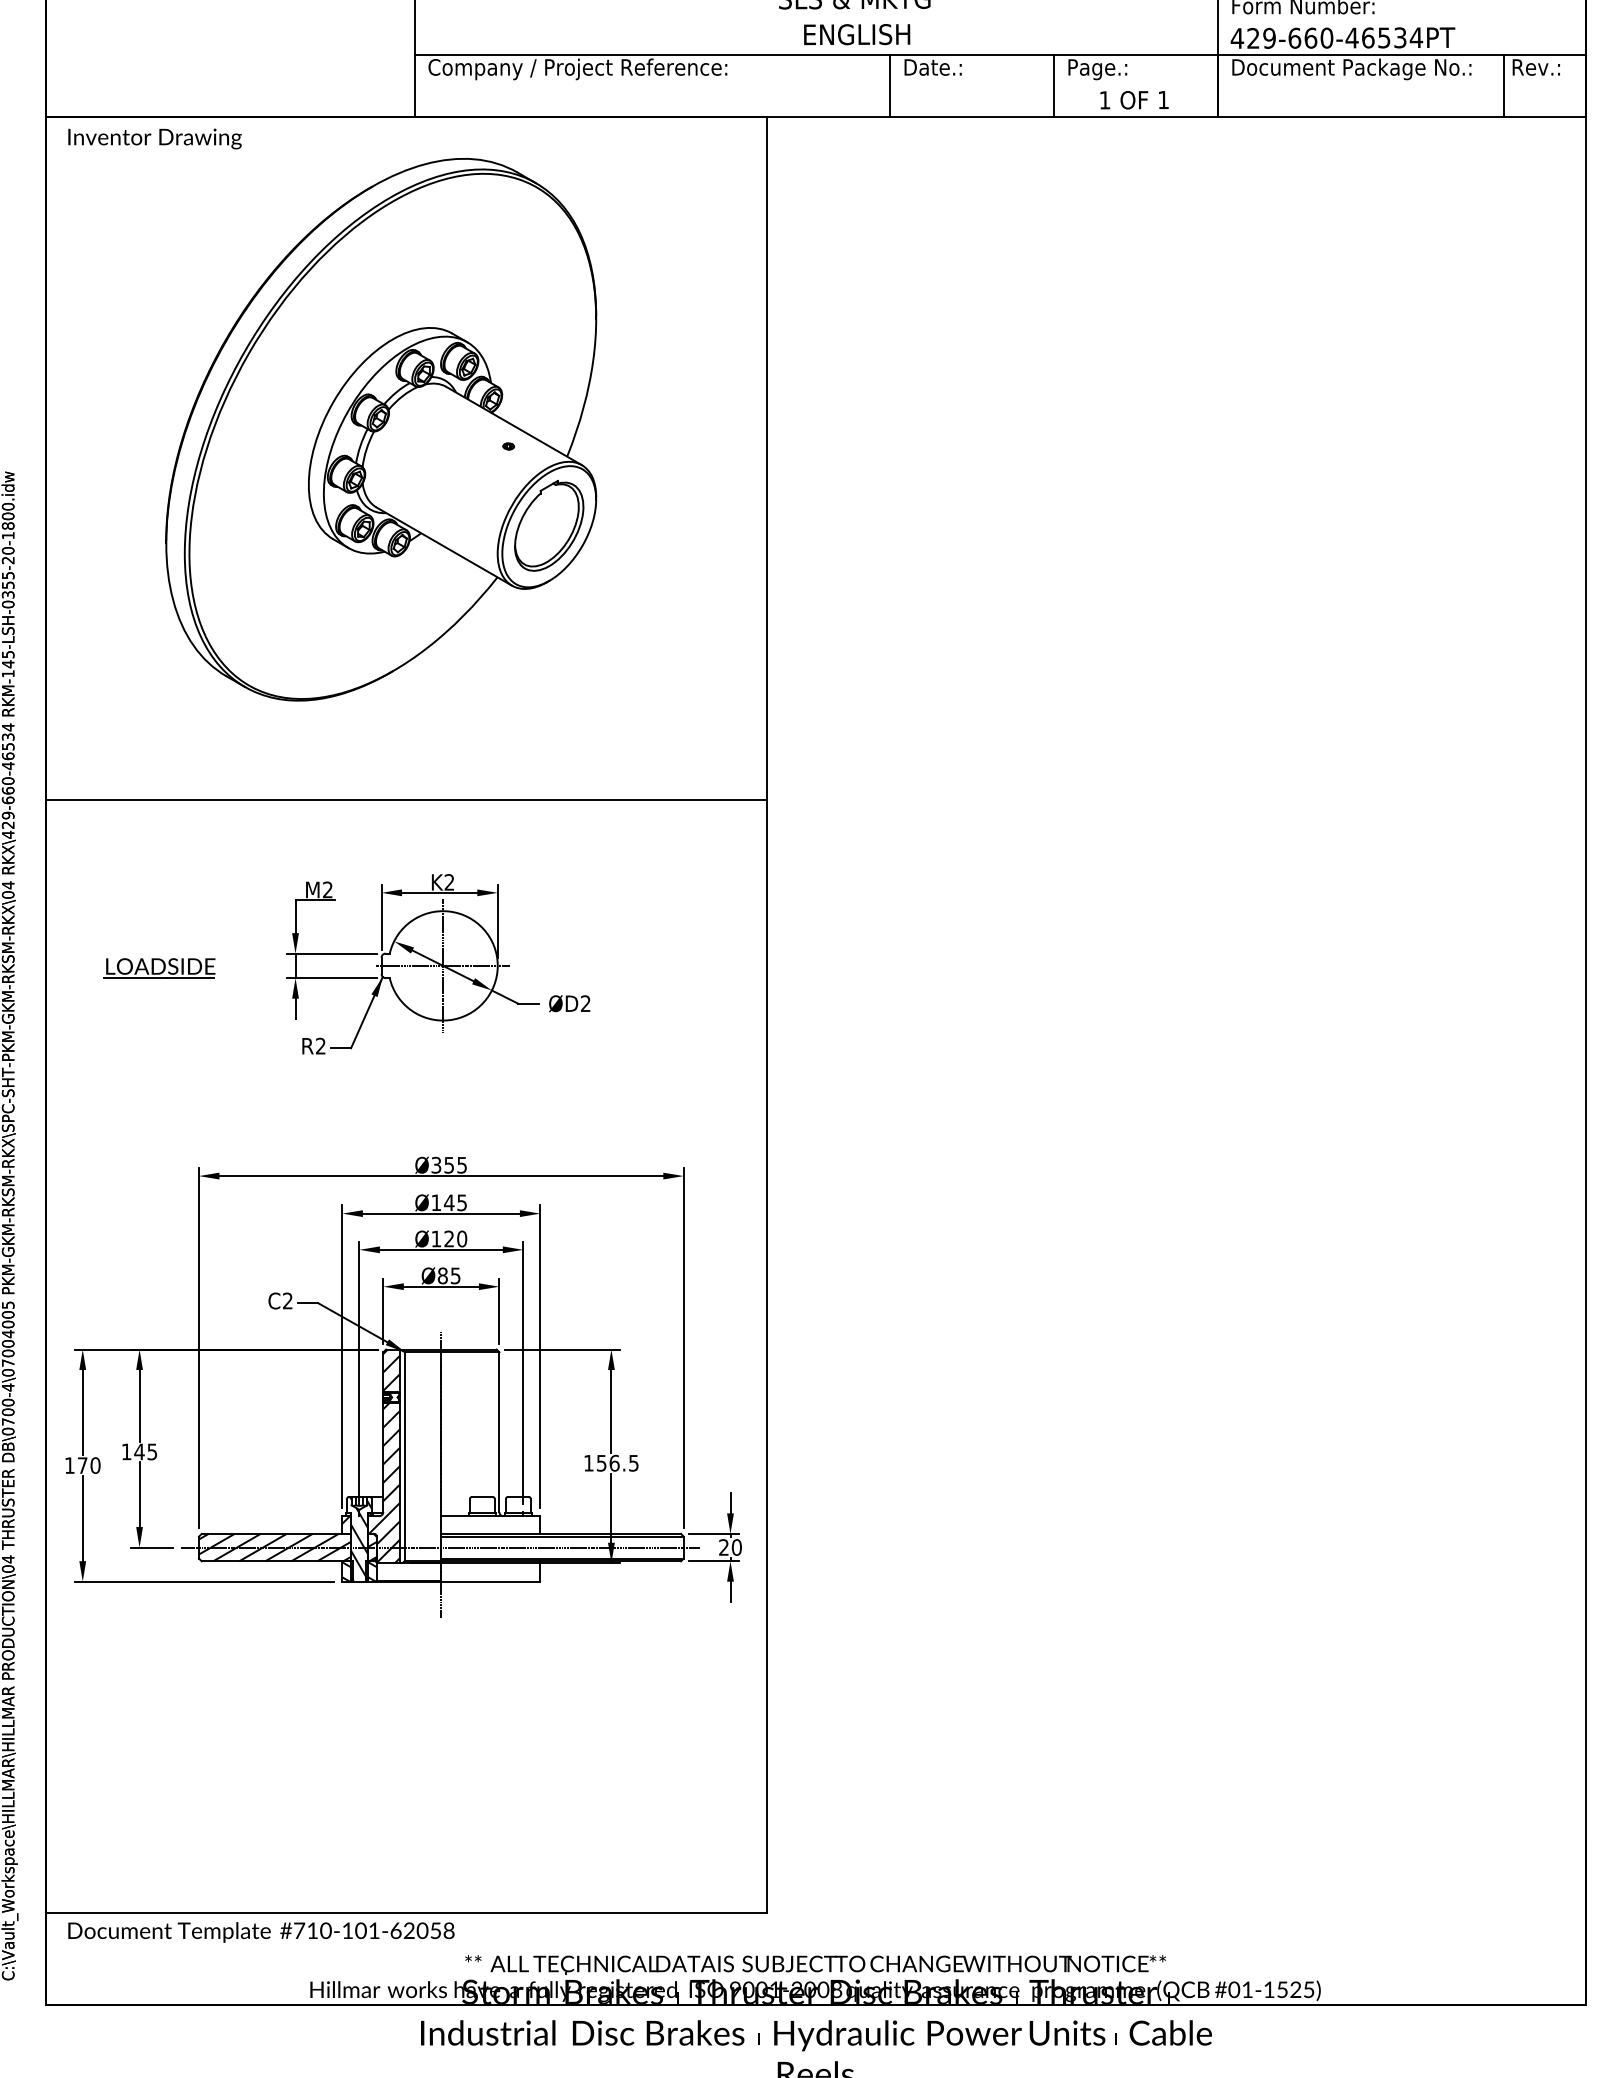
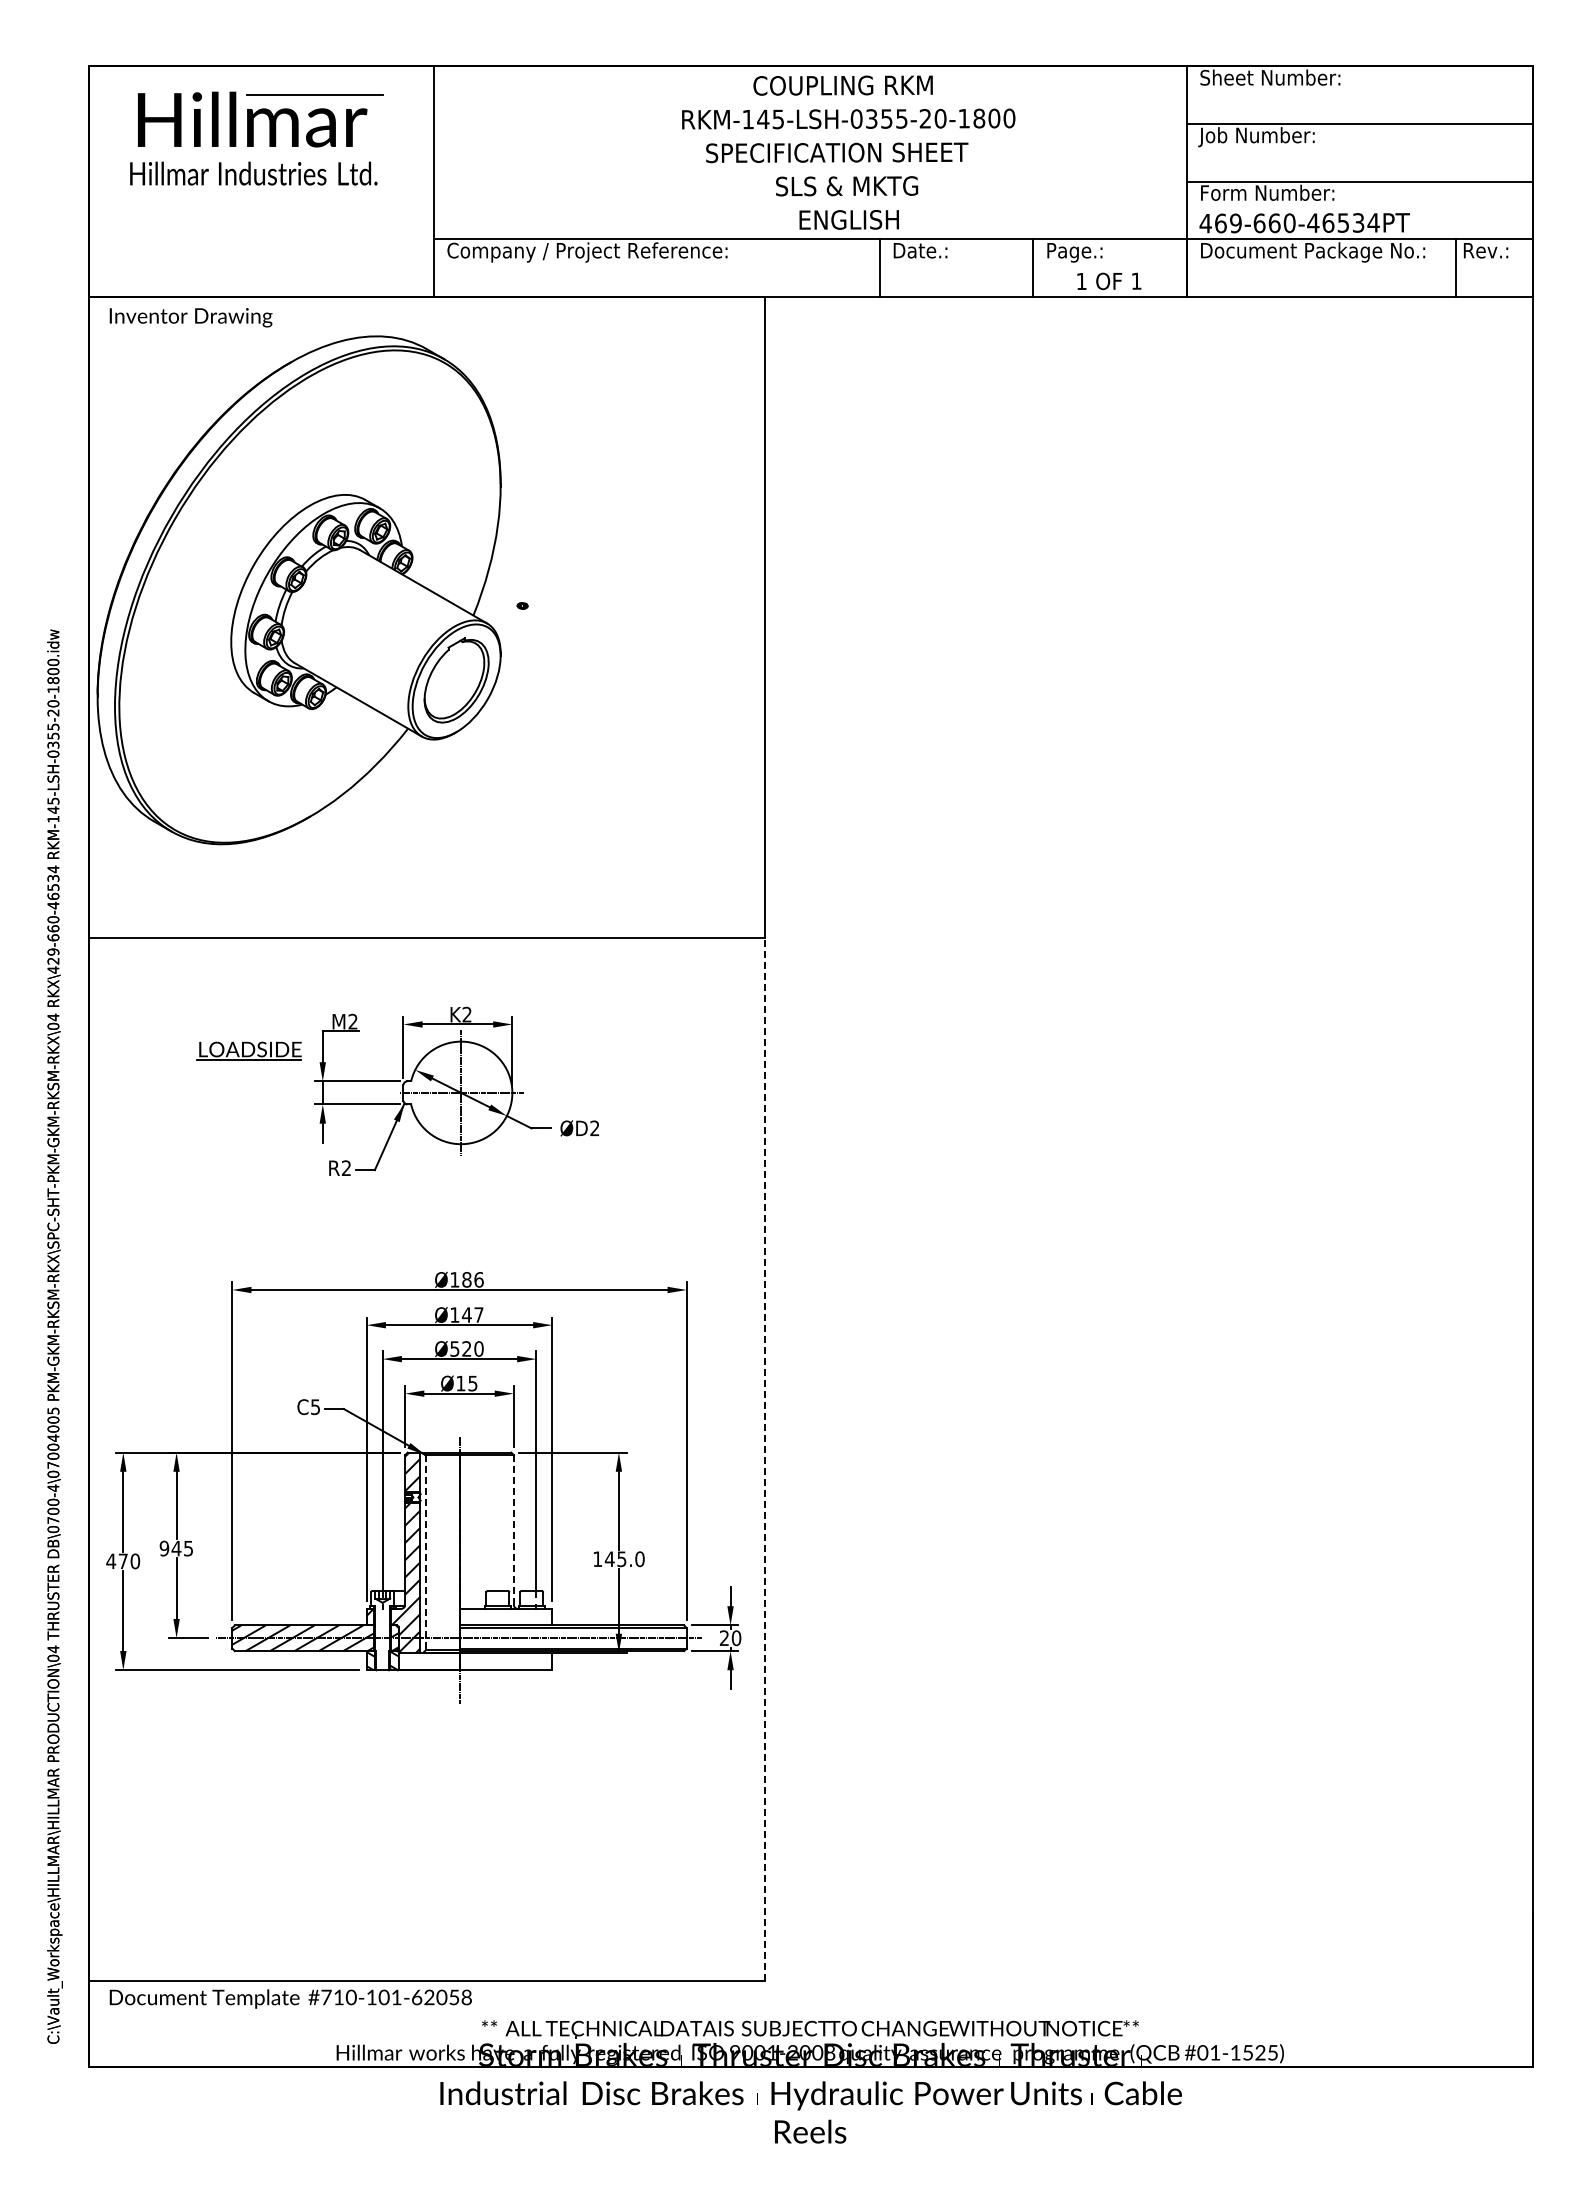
text: (1253, 38) -> (1220, 223), 429-660-46534PT -> 469-660-46534PT
part: (380, 429) -> (298, 590), moved
part: (158, 967) -> (248, 1050), moved
text: (448, 1164) -> (466, 1279), Ø355 -> Ø186
text: (461, 1202) -> (478, 1314), Ø145 -> Ø147
text: (436, 1238) -> (454, 1348), Ø120 -> Ø520
text: (442, 1275) -> (460, 1383), Ø85 -> Ø15
text: (287, 1301) -> (315, 1407), C2 -> C5
line: (766, 1356) -> (764, 1459), solid -> dashed
line: (498, 1432) -> (513, 1530), solid -> dashed
text: (126, 1451) -> (164, 1548), 145 -> 945
line: (405, 1456) -> (425, 1552), solid -> dashed
text: (617, 1463) -> (624, 1559), 156.5 -> 145.0
text: (70, 1464) -> (111, 1560), 170 -> 470
hatch: (360, 1539) -> (383, 1630), removed

